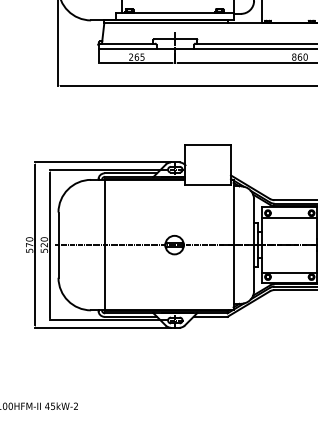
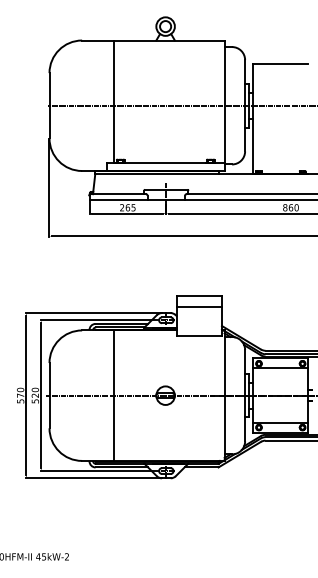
line: (208, 156) -> (199, 307), added
line: (105, 244) -> (113, 395), moved

